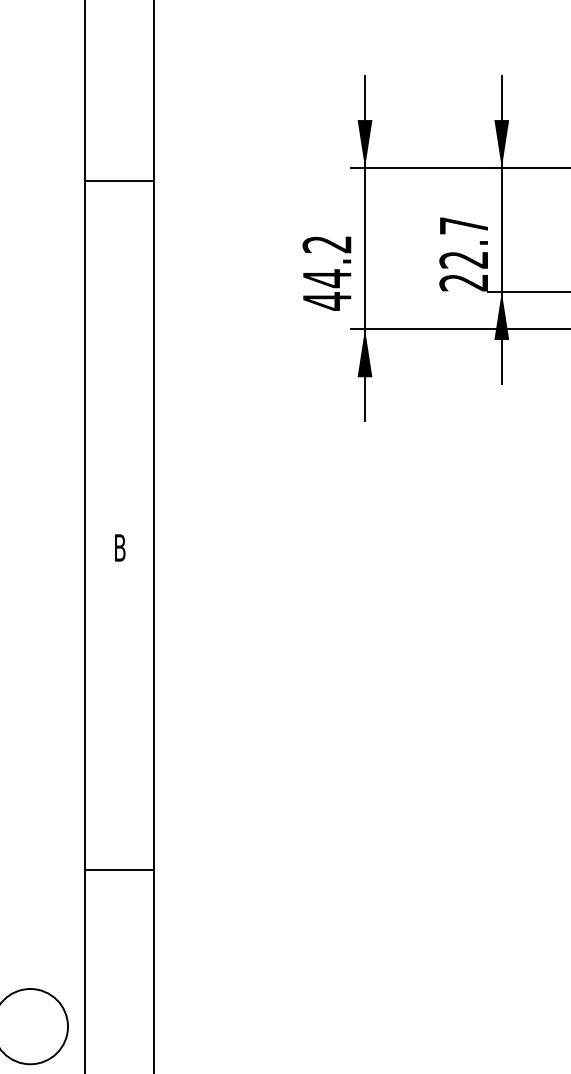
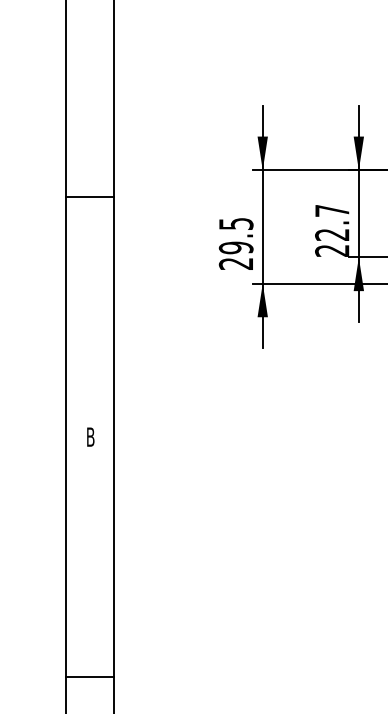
line: (119, 180) -> (90, 196), moved
text: (327, 273) -> (236, 244), 44.2 -> 29.5
line: (119, 869) -> (90, 677), moved

